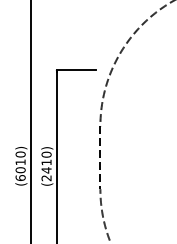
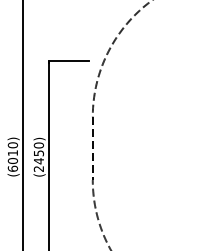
text: (46, 162) -> (38, 153), (2410) -> (2450)

